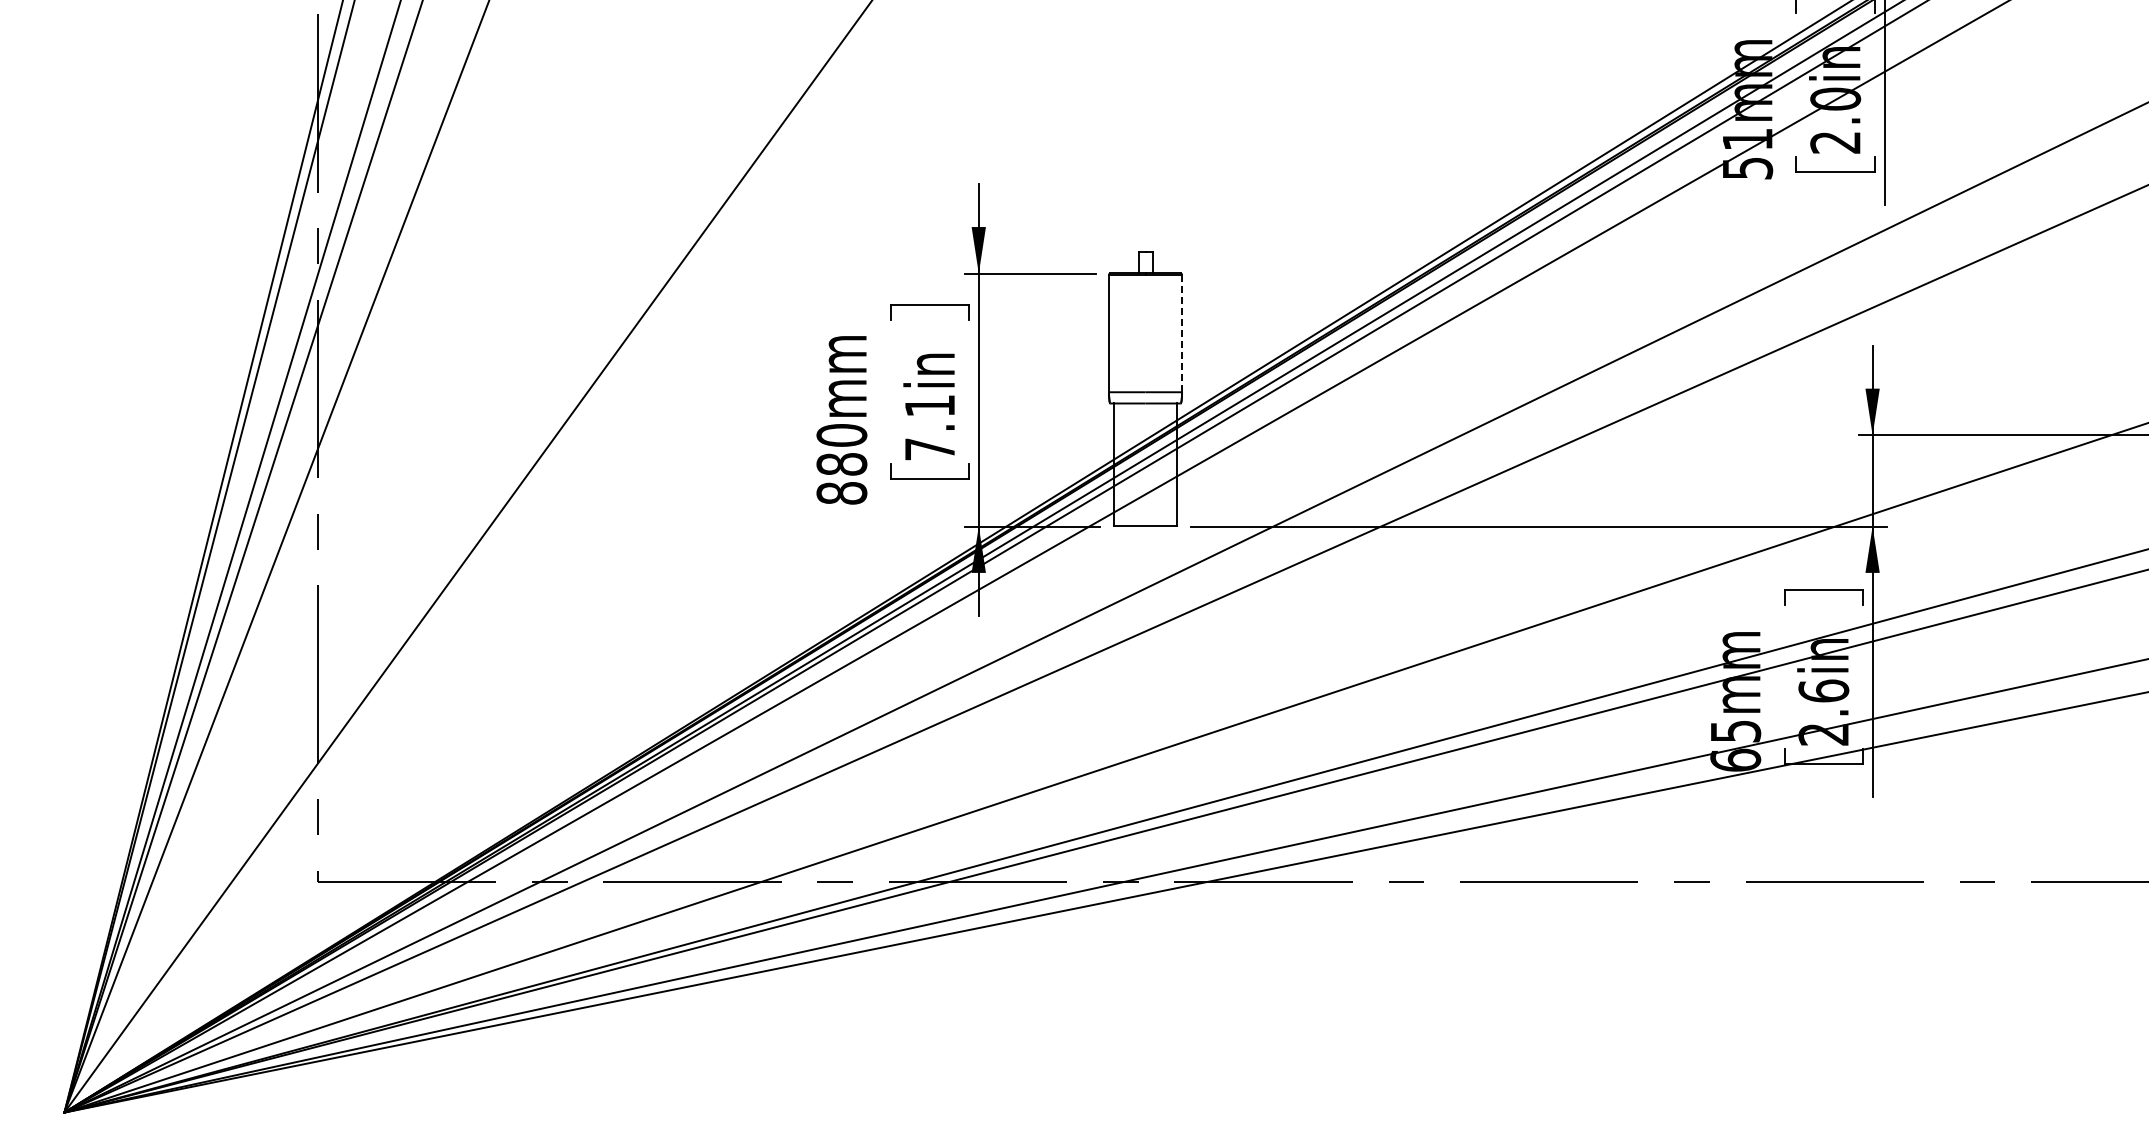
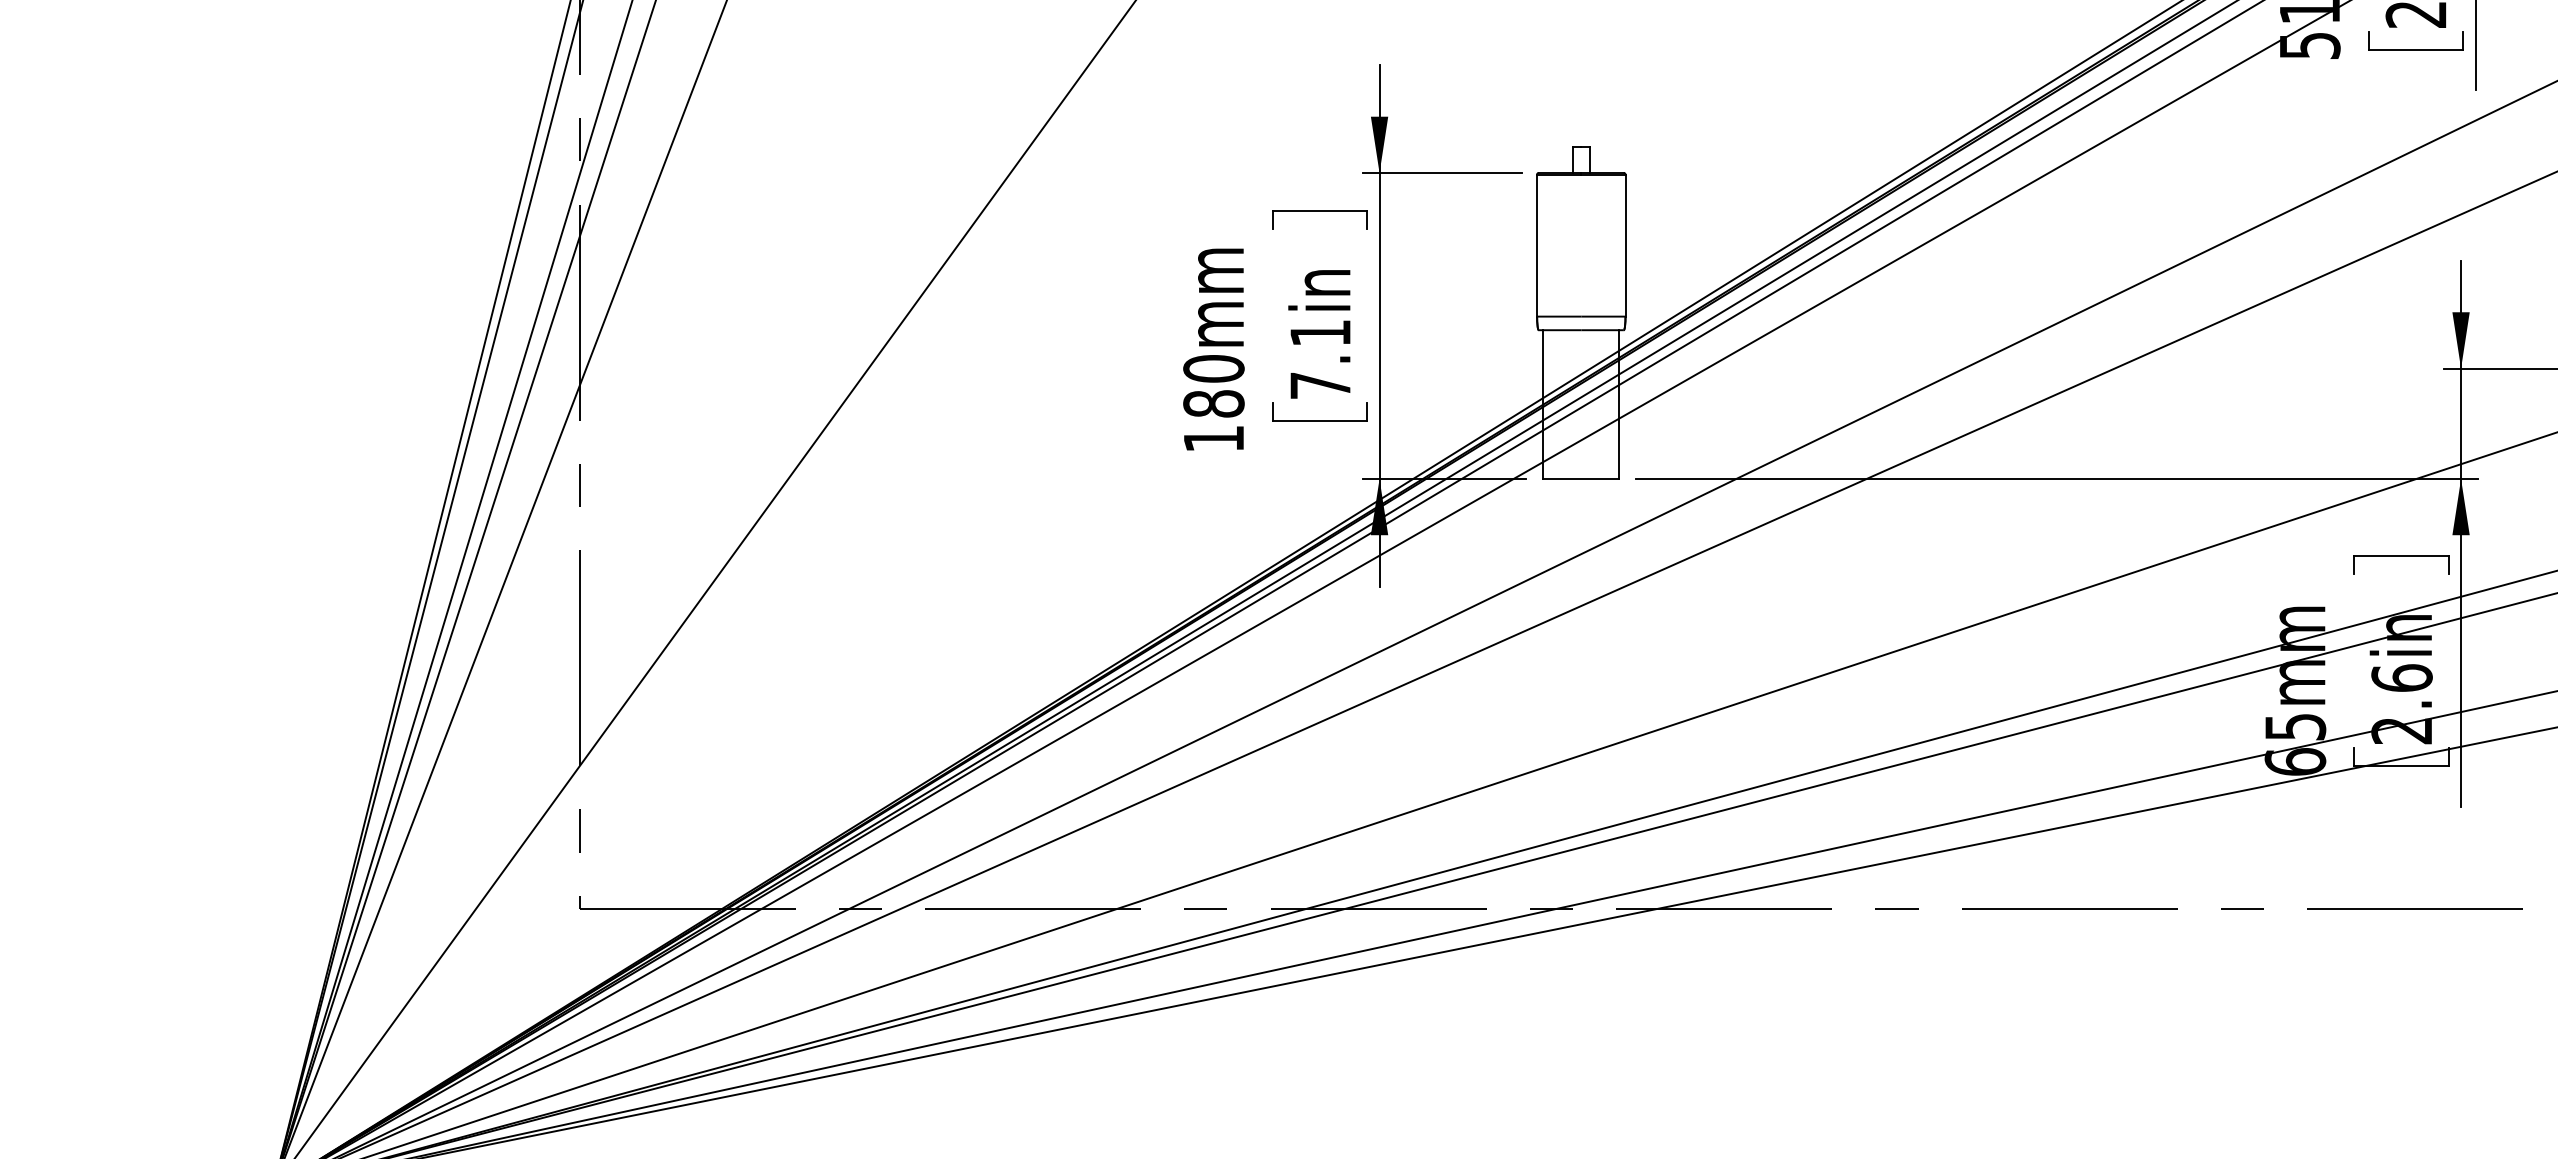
line: (1182, 333) -> (1626, 245), dashed -> solid
text: (841, 493) -> (1213, 439), 880mm -> 180mm

